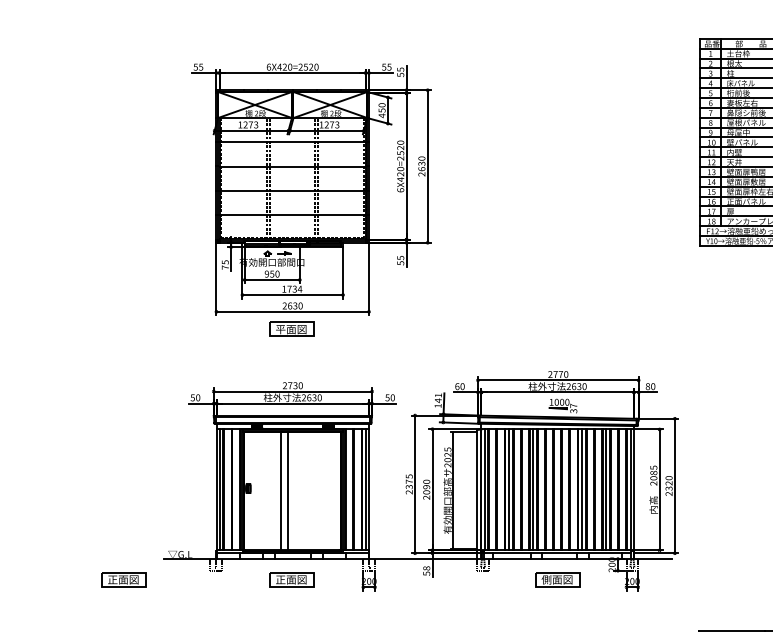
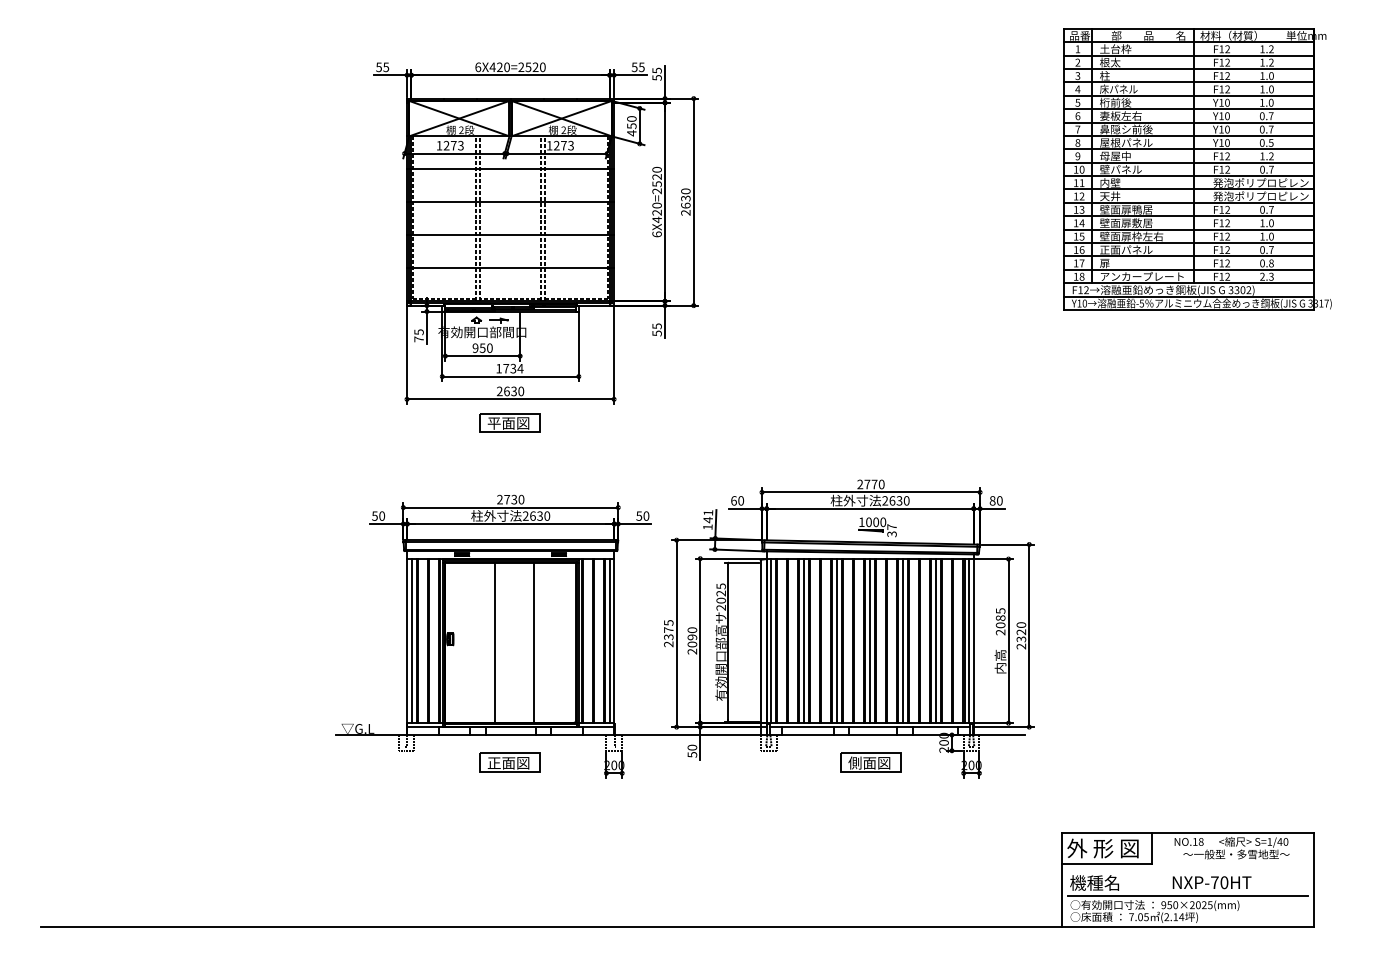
line: (557, 489) -> (870, 640), added
line: (287, 490) -> (533, 642), moved
text: (426, 568) -> (692, 747), 58 -> 50
part: (123, 579) -> (281, 762), removed

